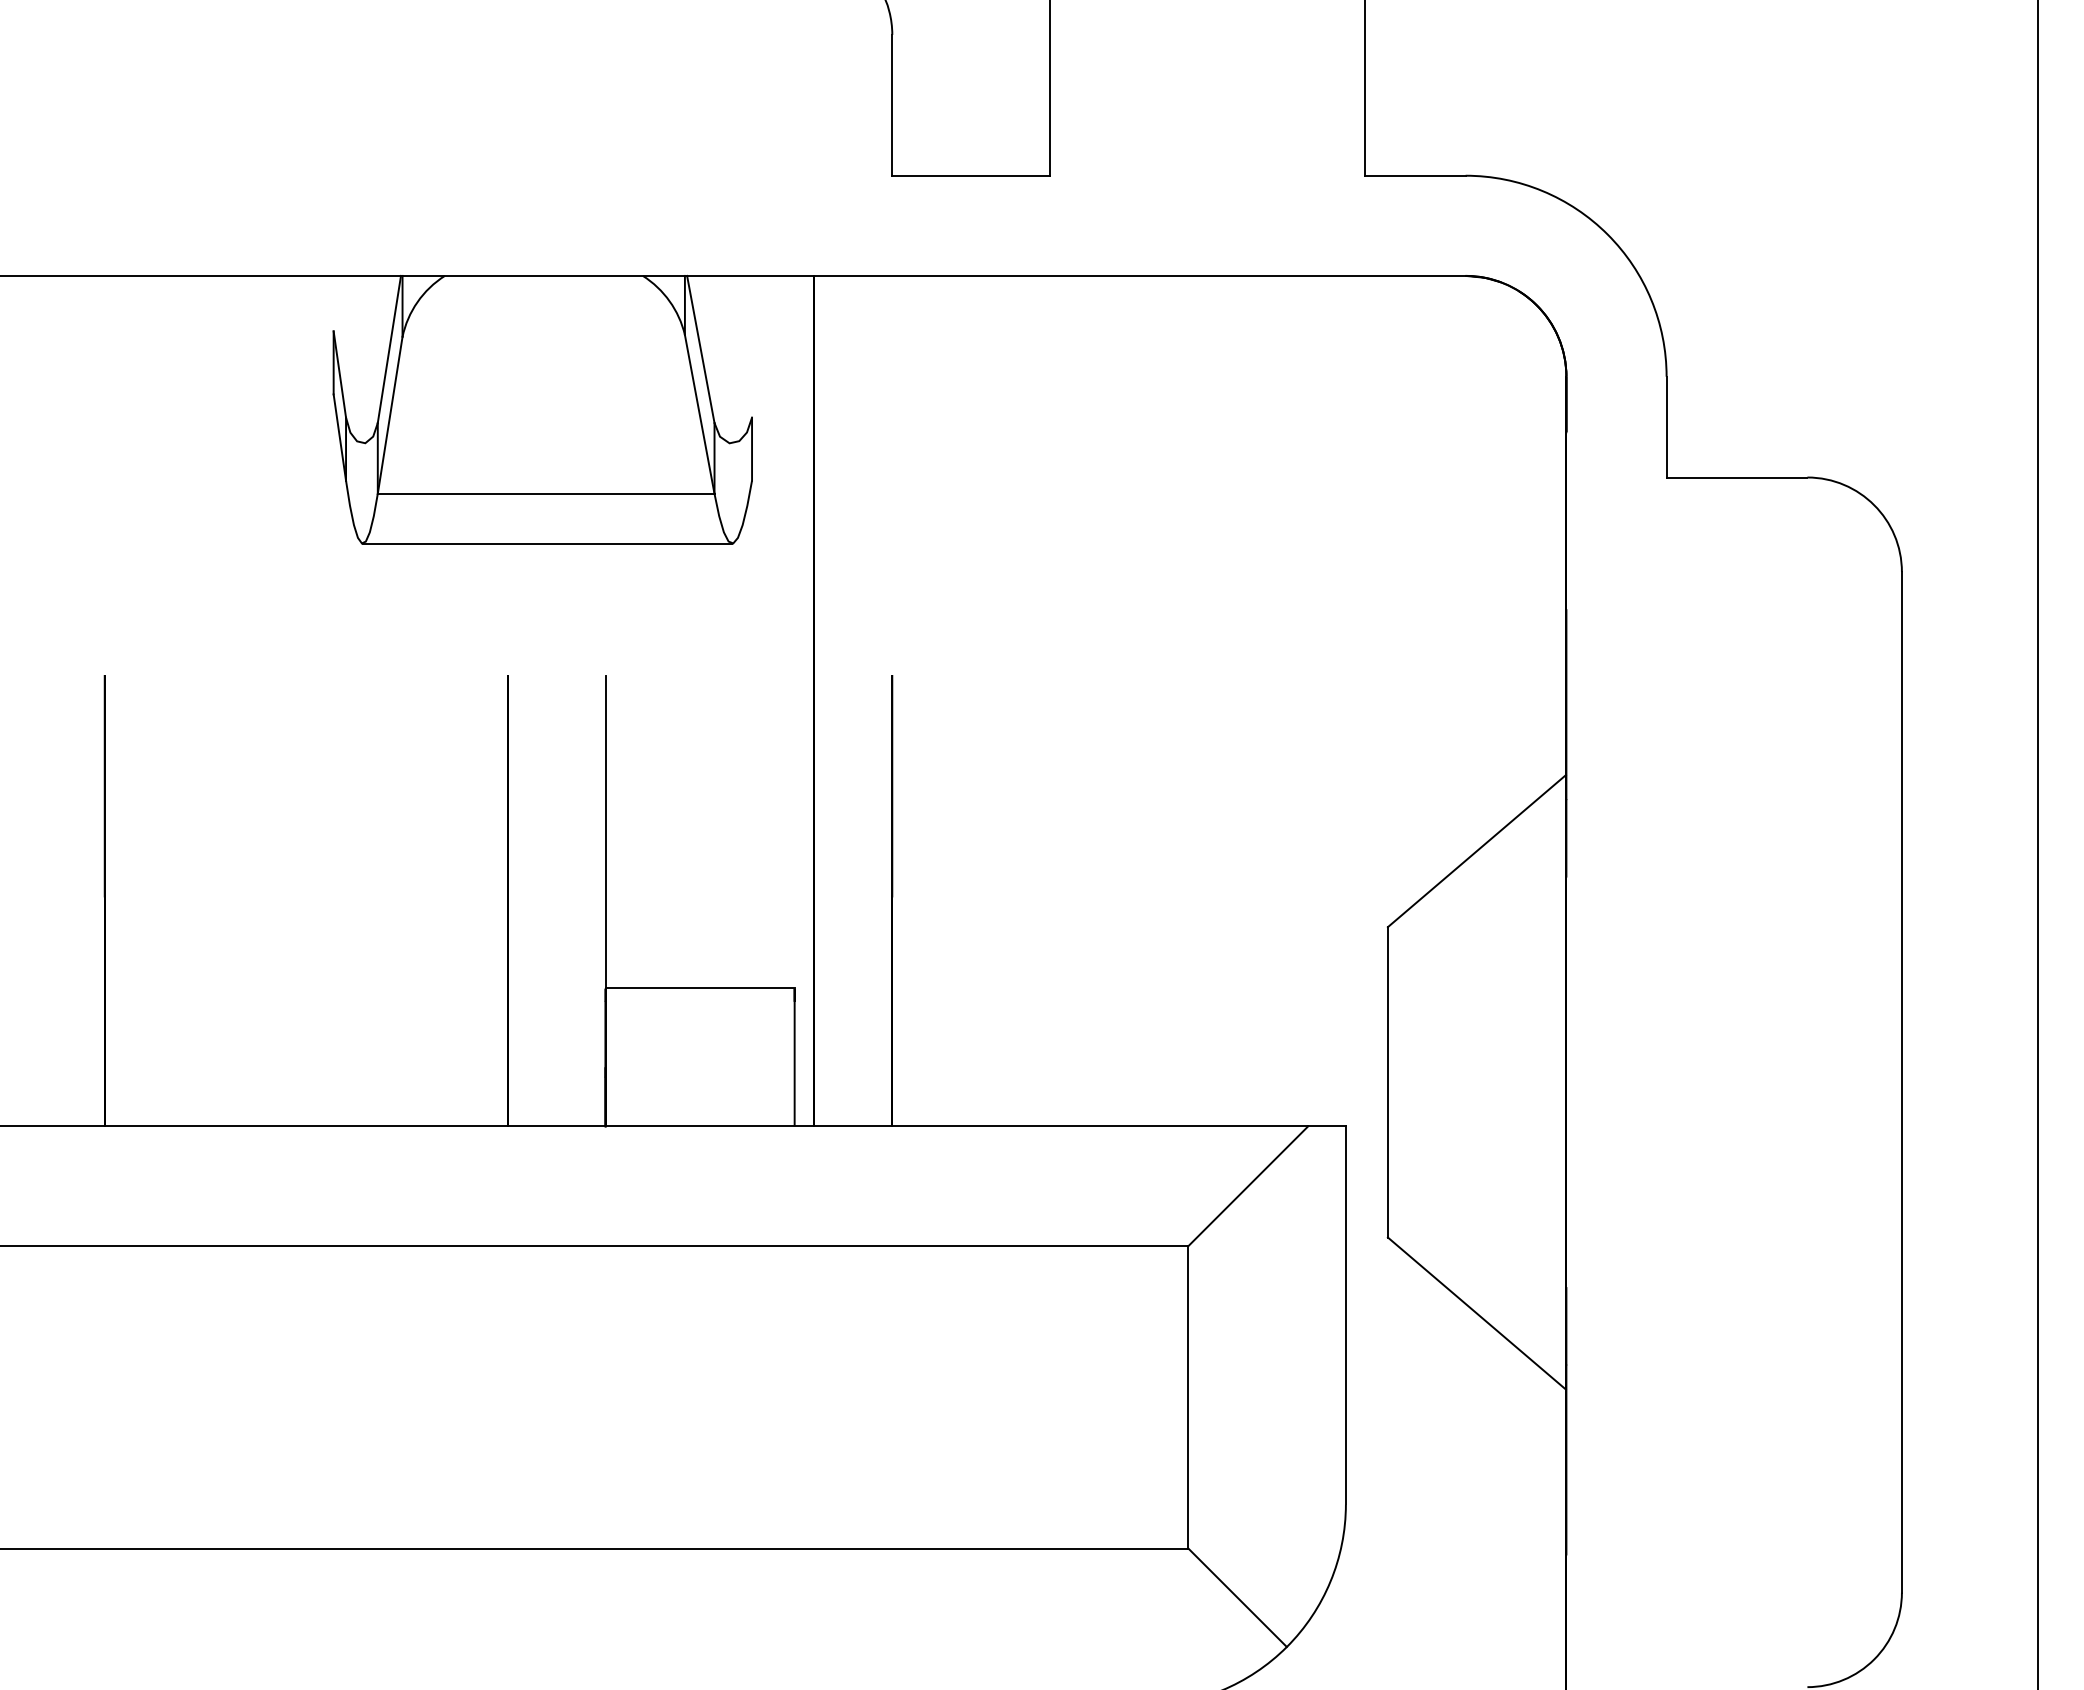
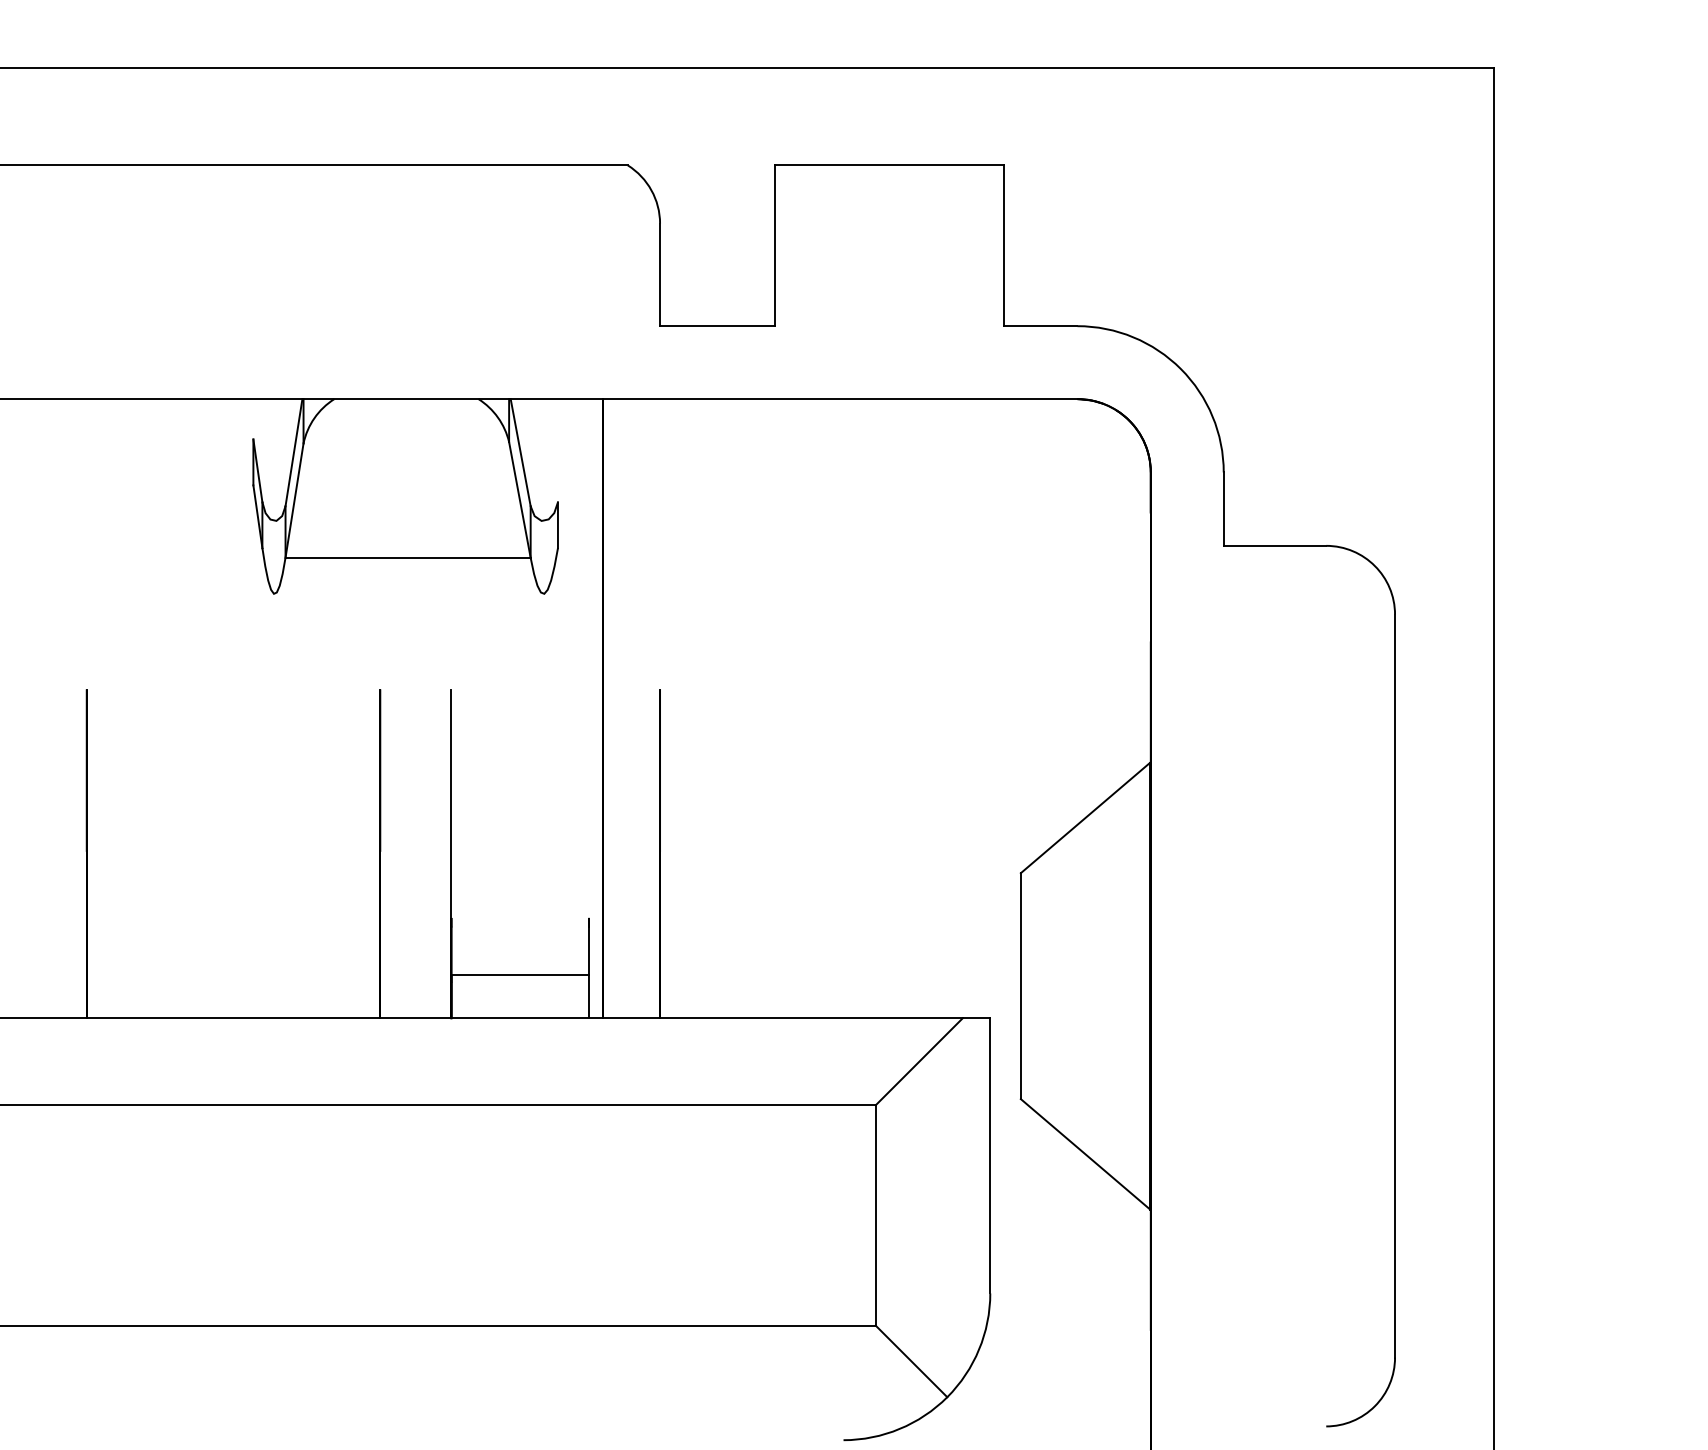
line: (546, 544) -> (408, 594), removed
line: (699, 988) -> (519, 975), moved

